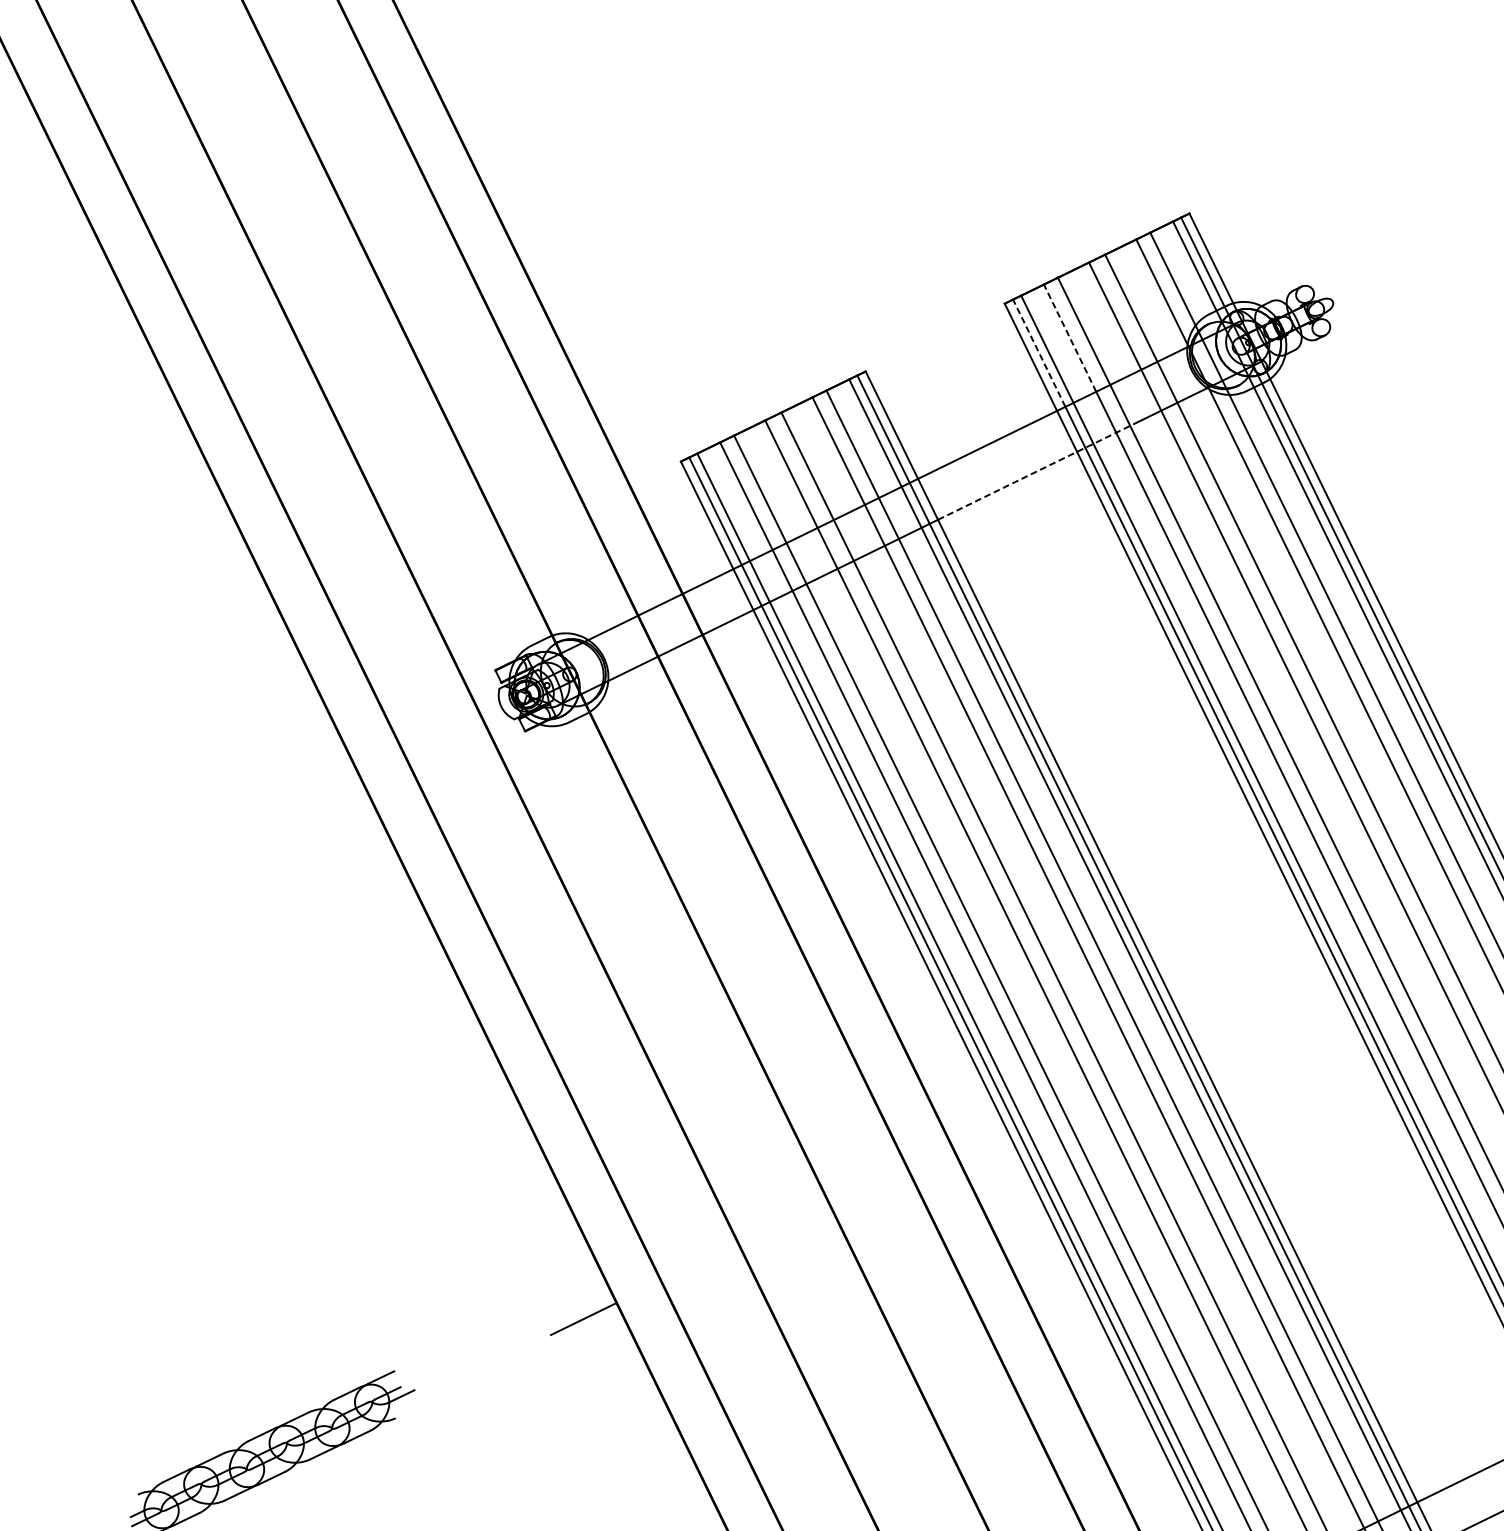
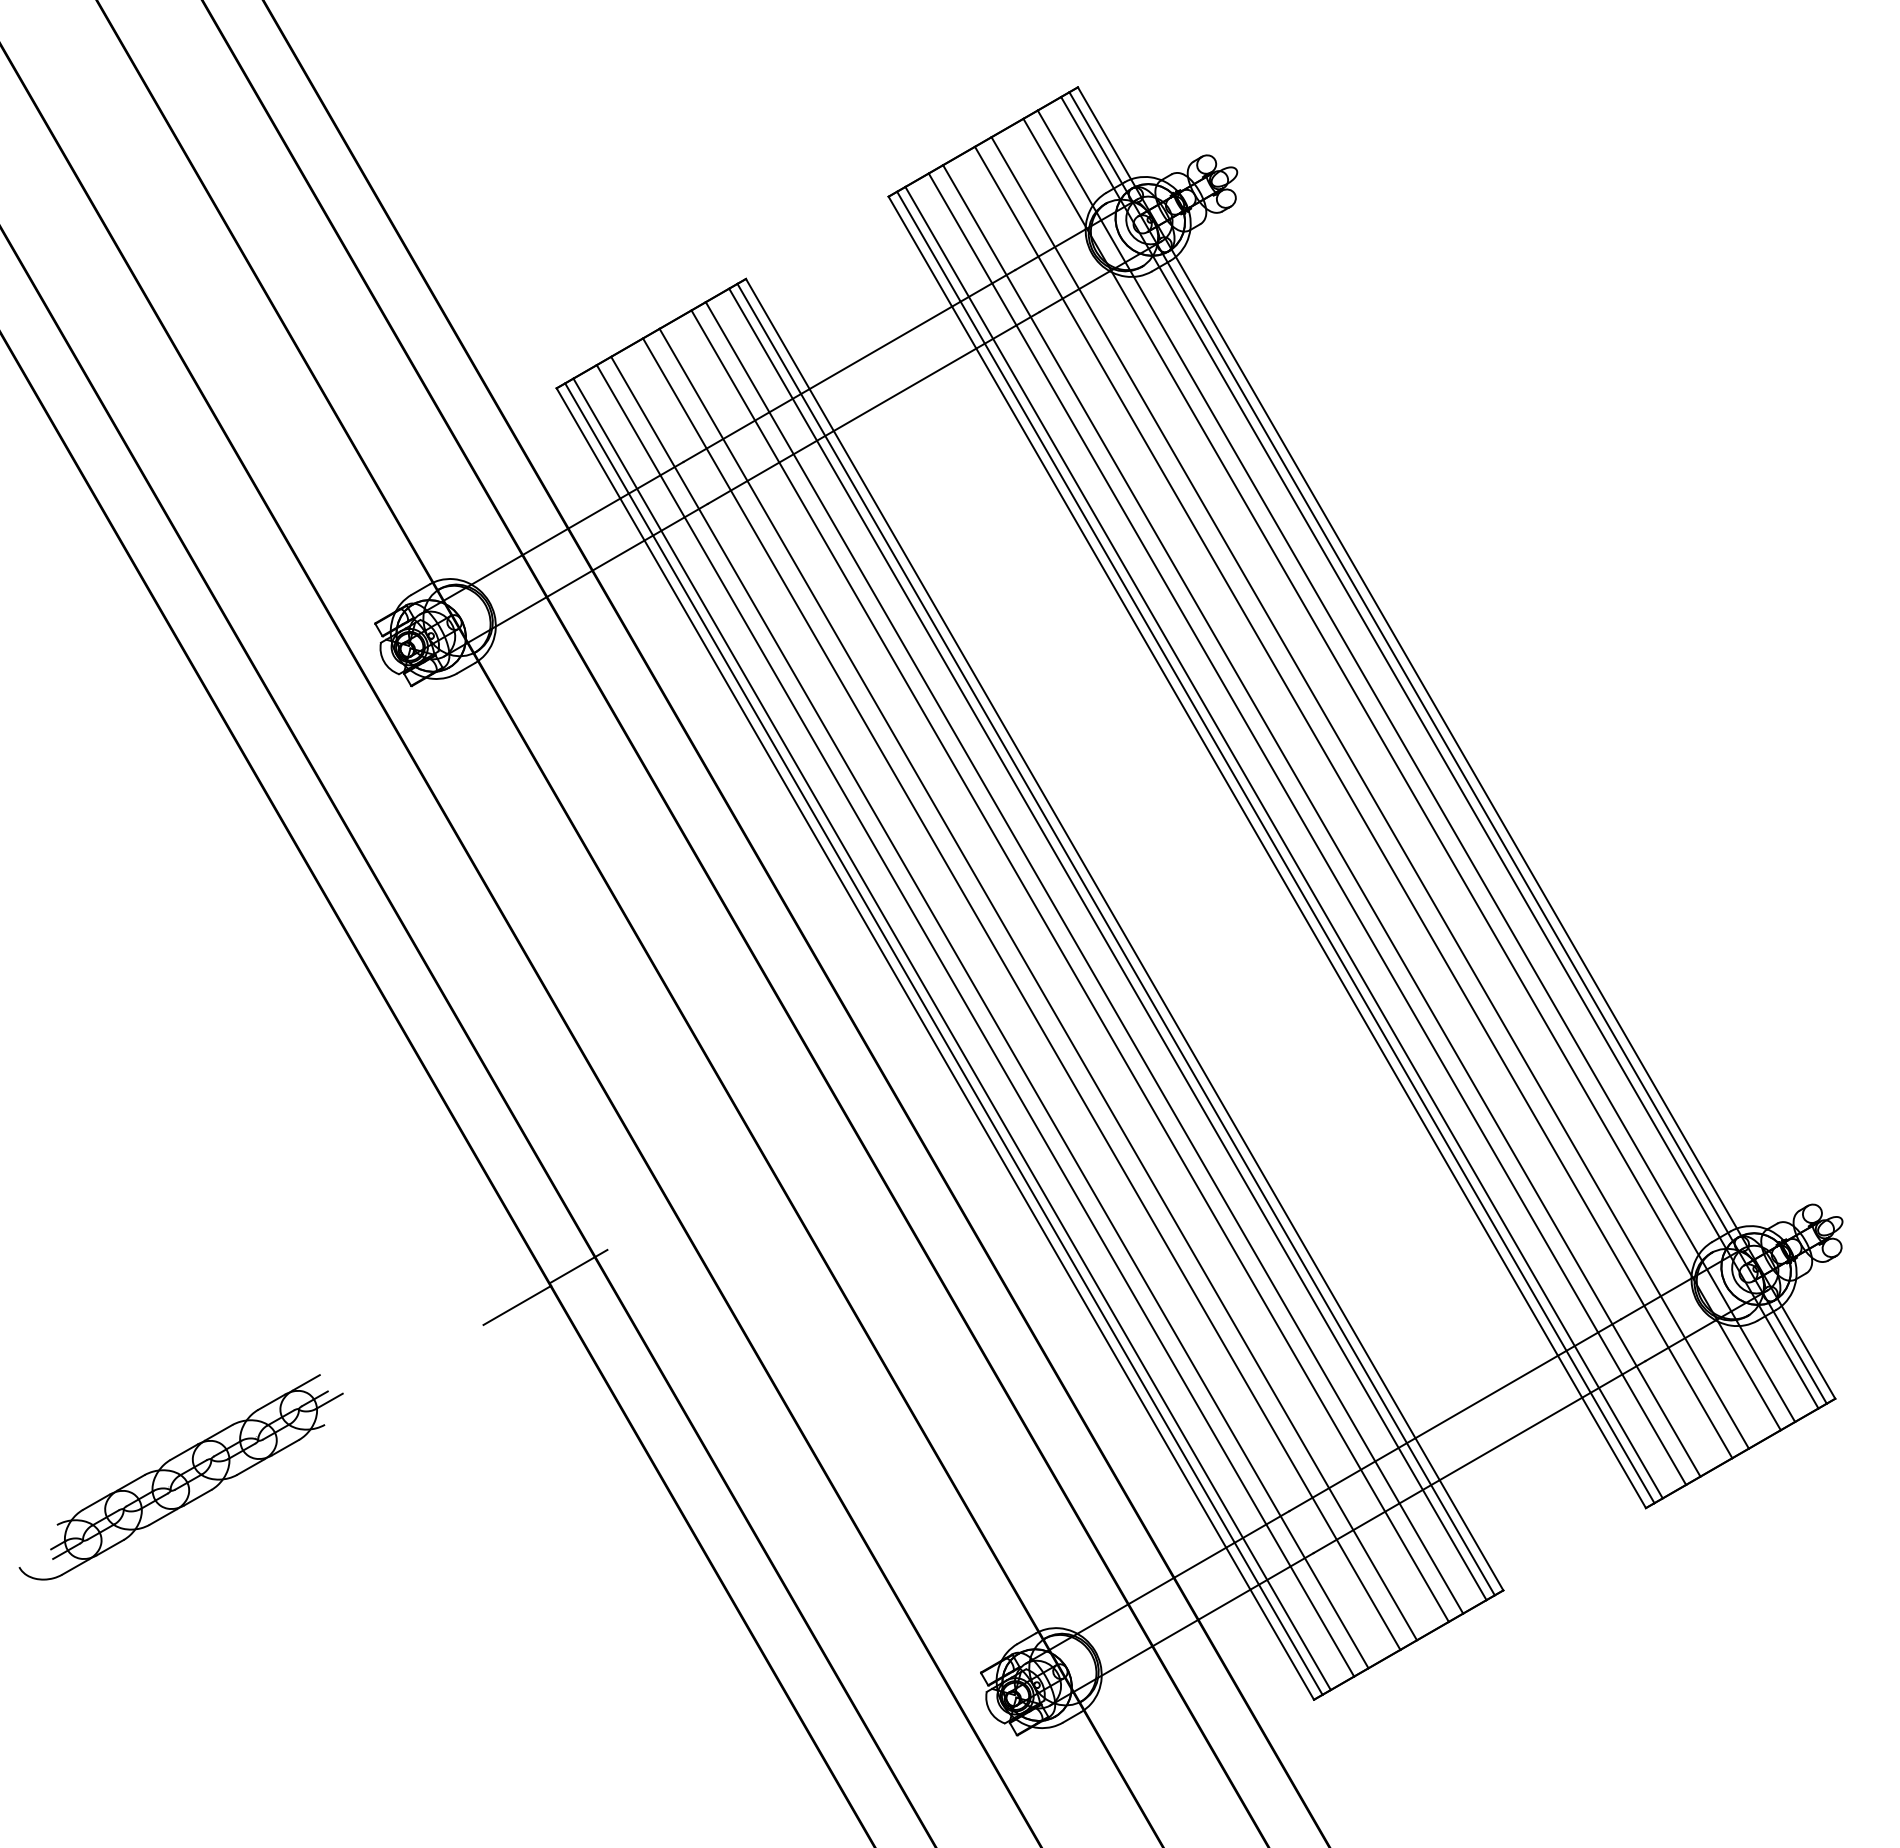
line: (1070, 338) -> (960, 228), dashed -> solid
line: (1038, 353) -> (928, 246), dashed -> solid
line: (1038, 470) -> (936, 371), dashed -> solid
line: (643, 1286) -> (578, 1266), added

